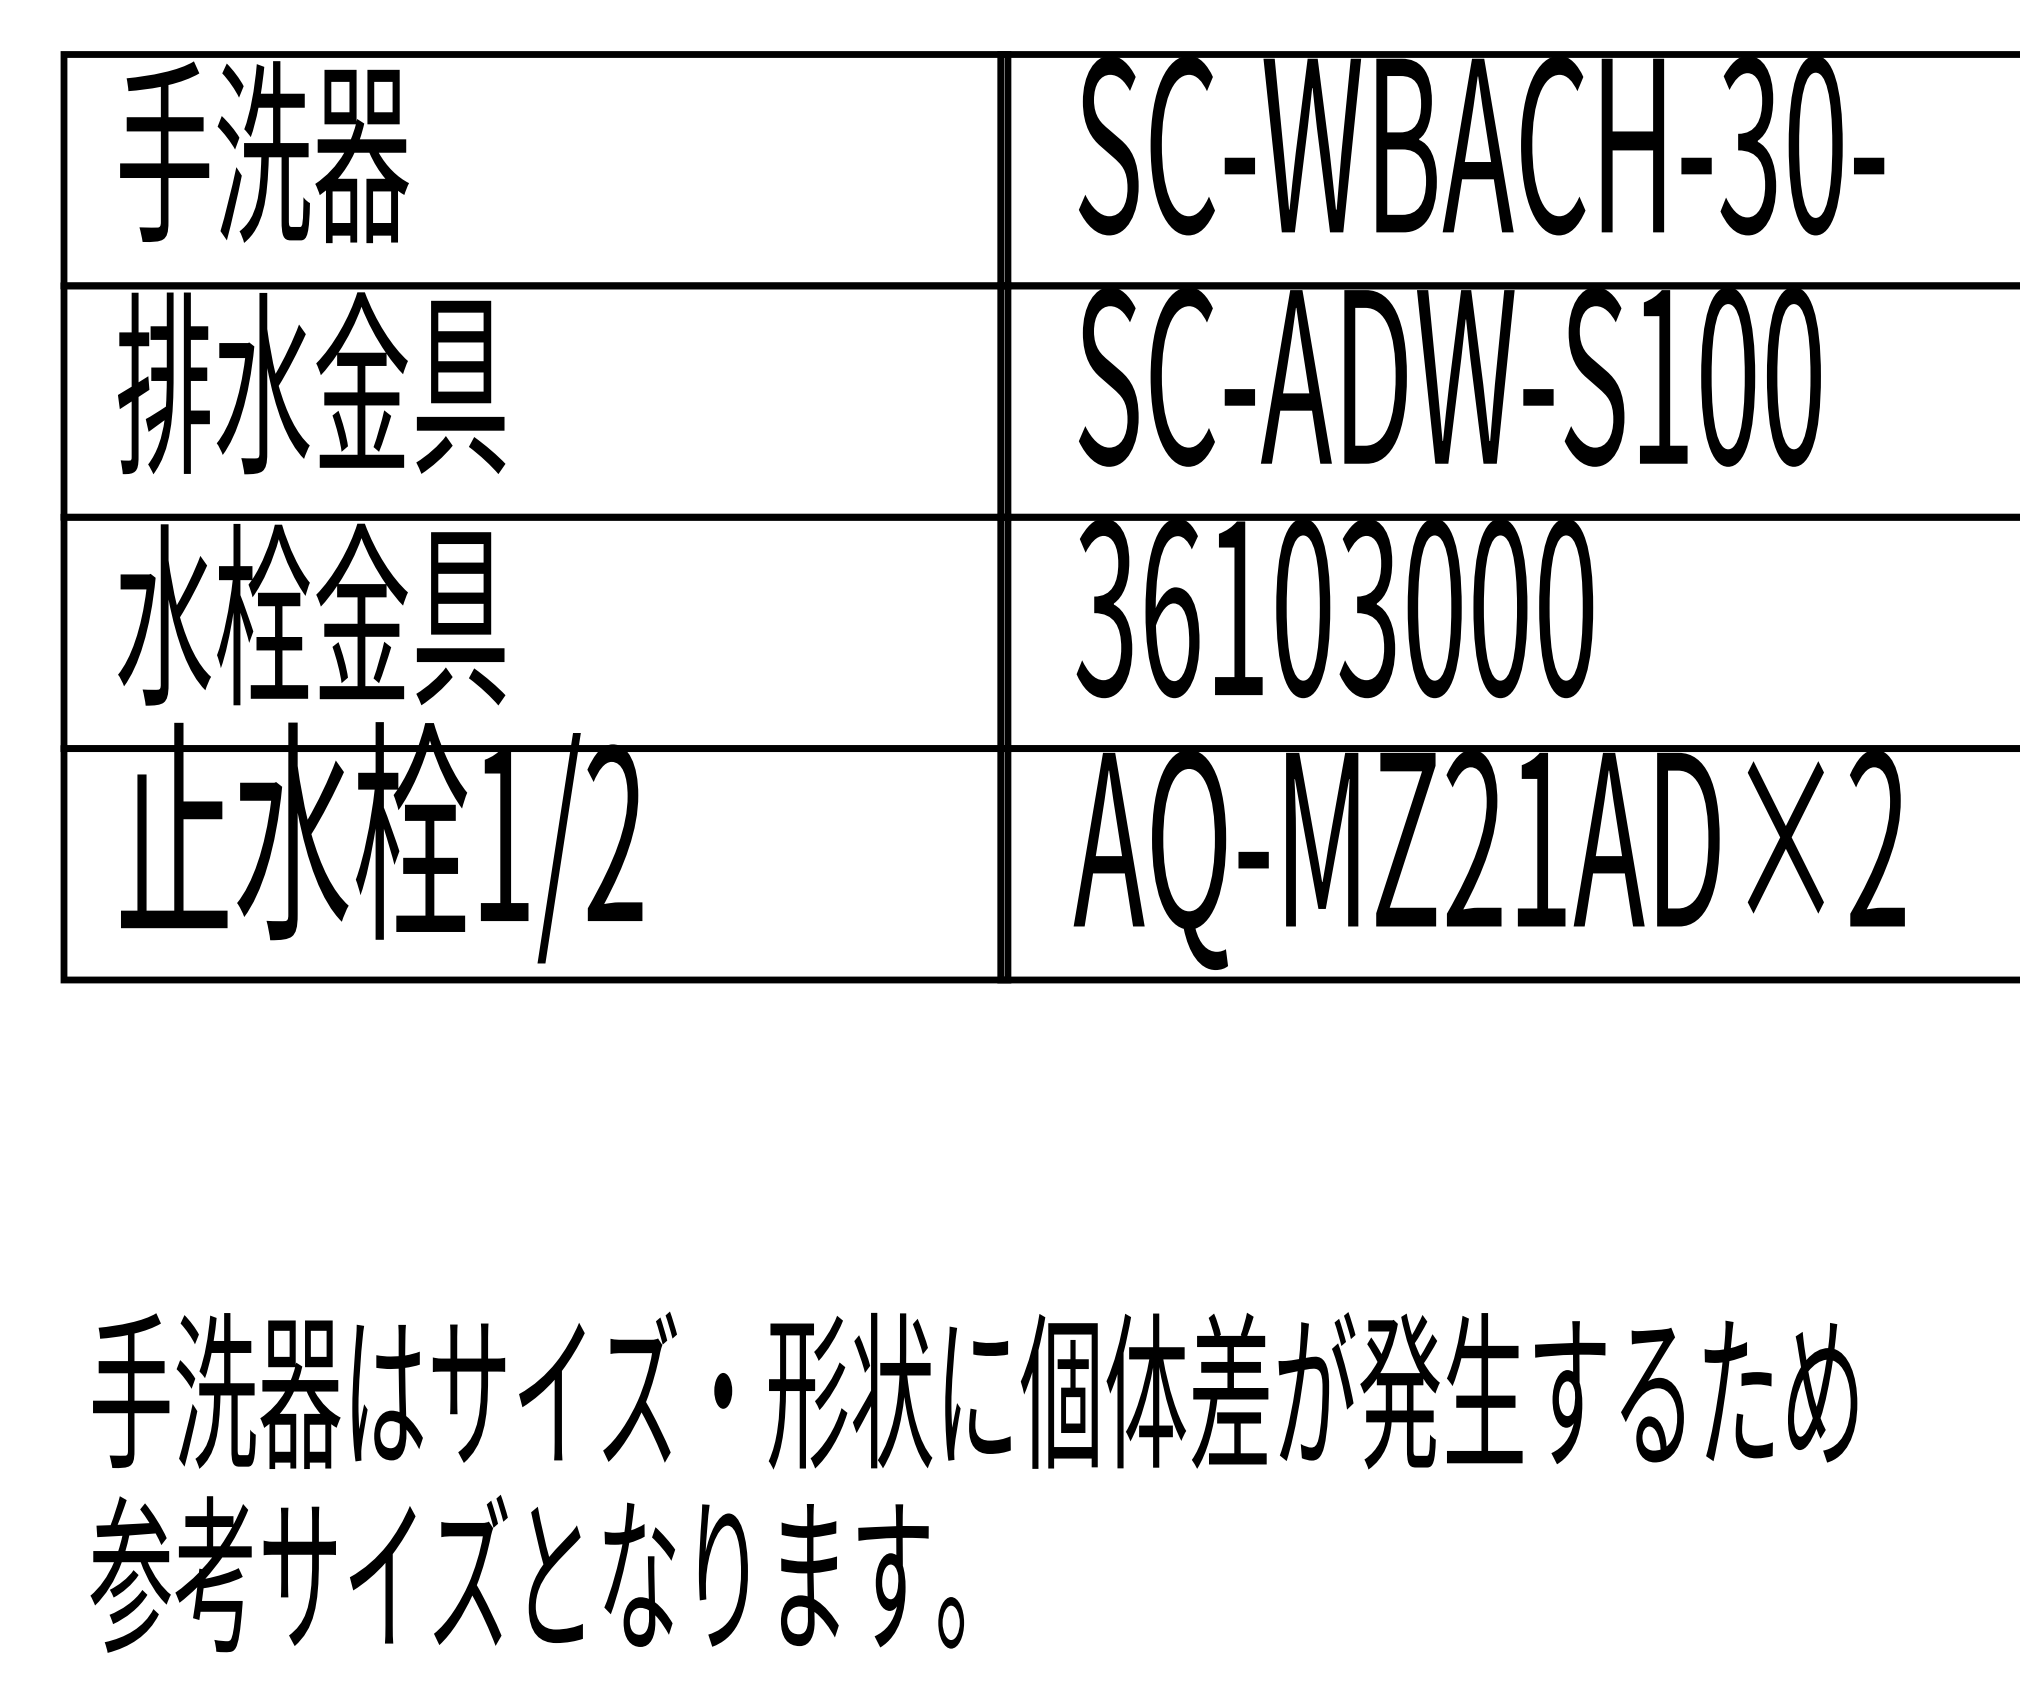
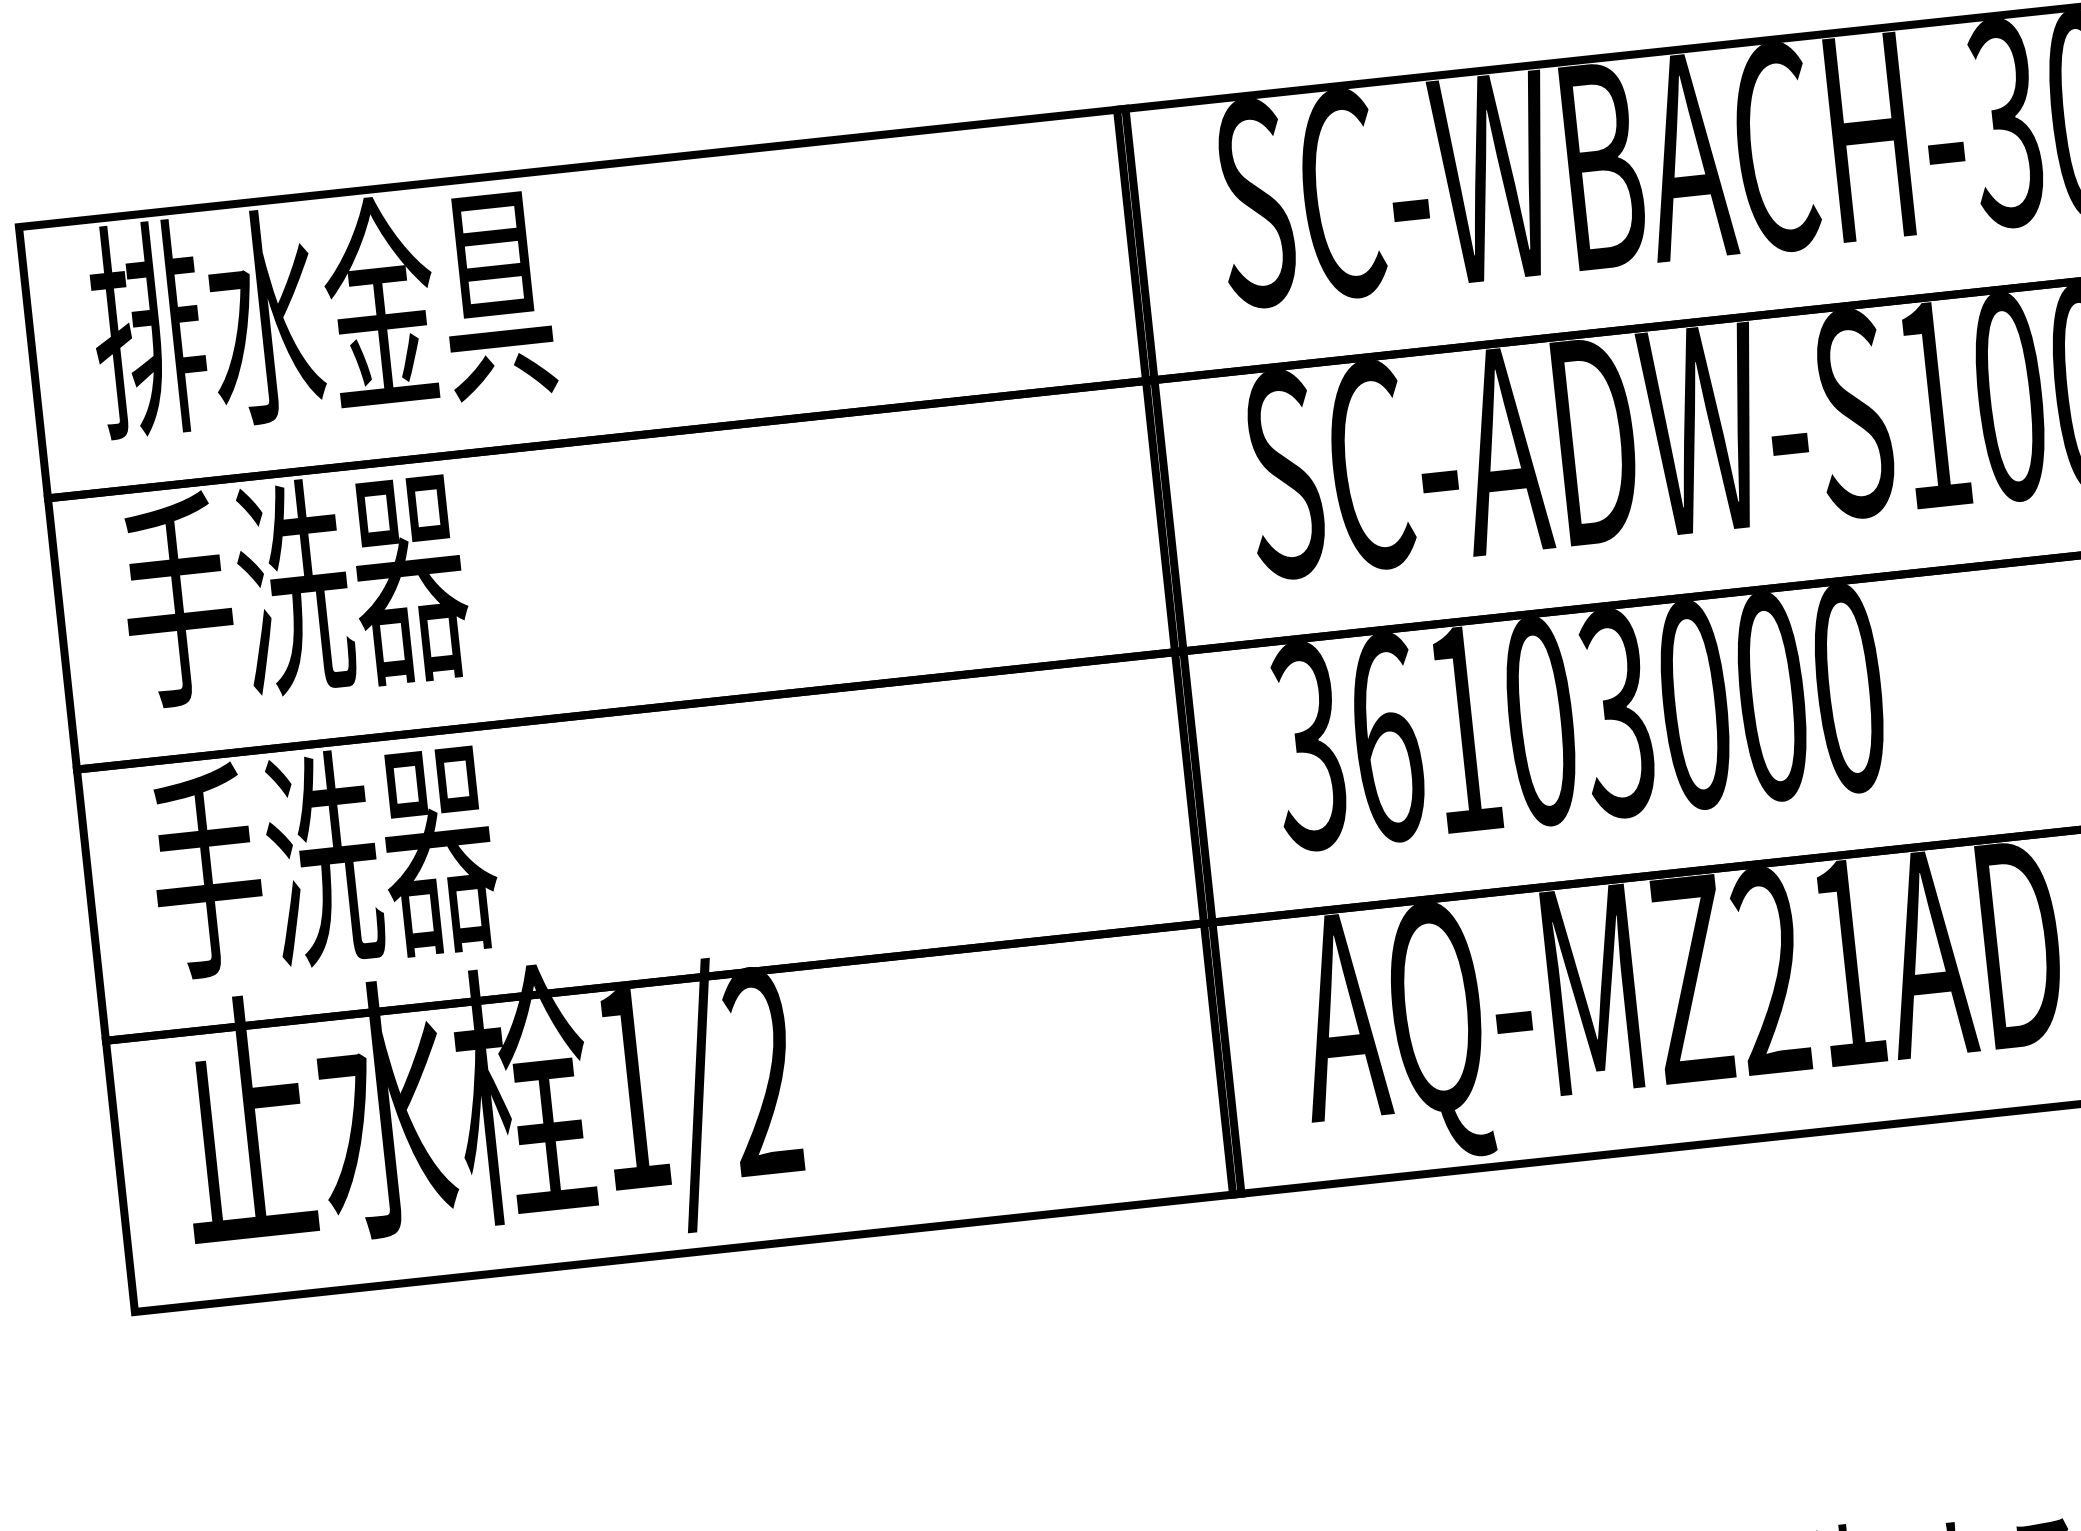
text: (311, 152) -> (321, 310), 手洗器 -> 排水金具
text: (311, 383) -> (350, 581), 排水金具 -> 手洗器
text: (311, 614) -> (379, 852), 水栓金具 -> 手洗器

